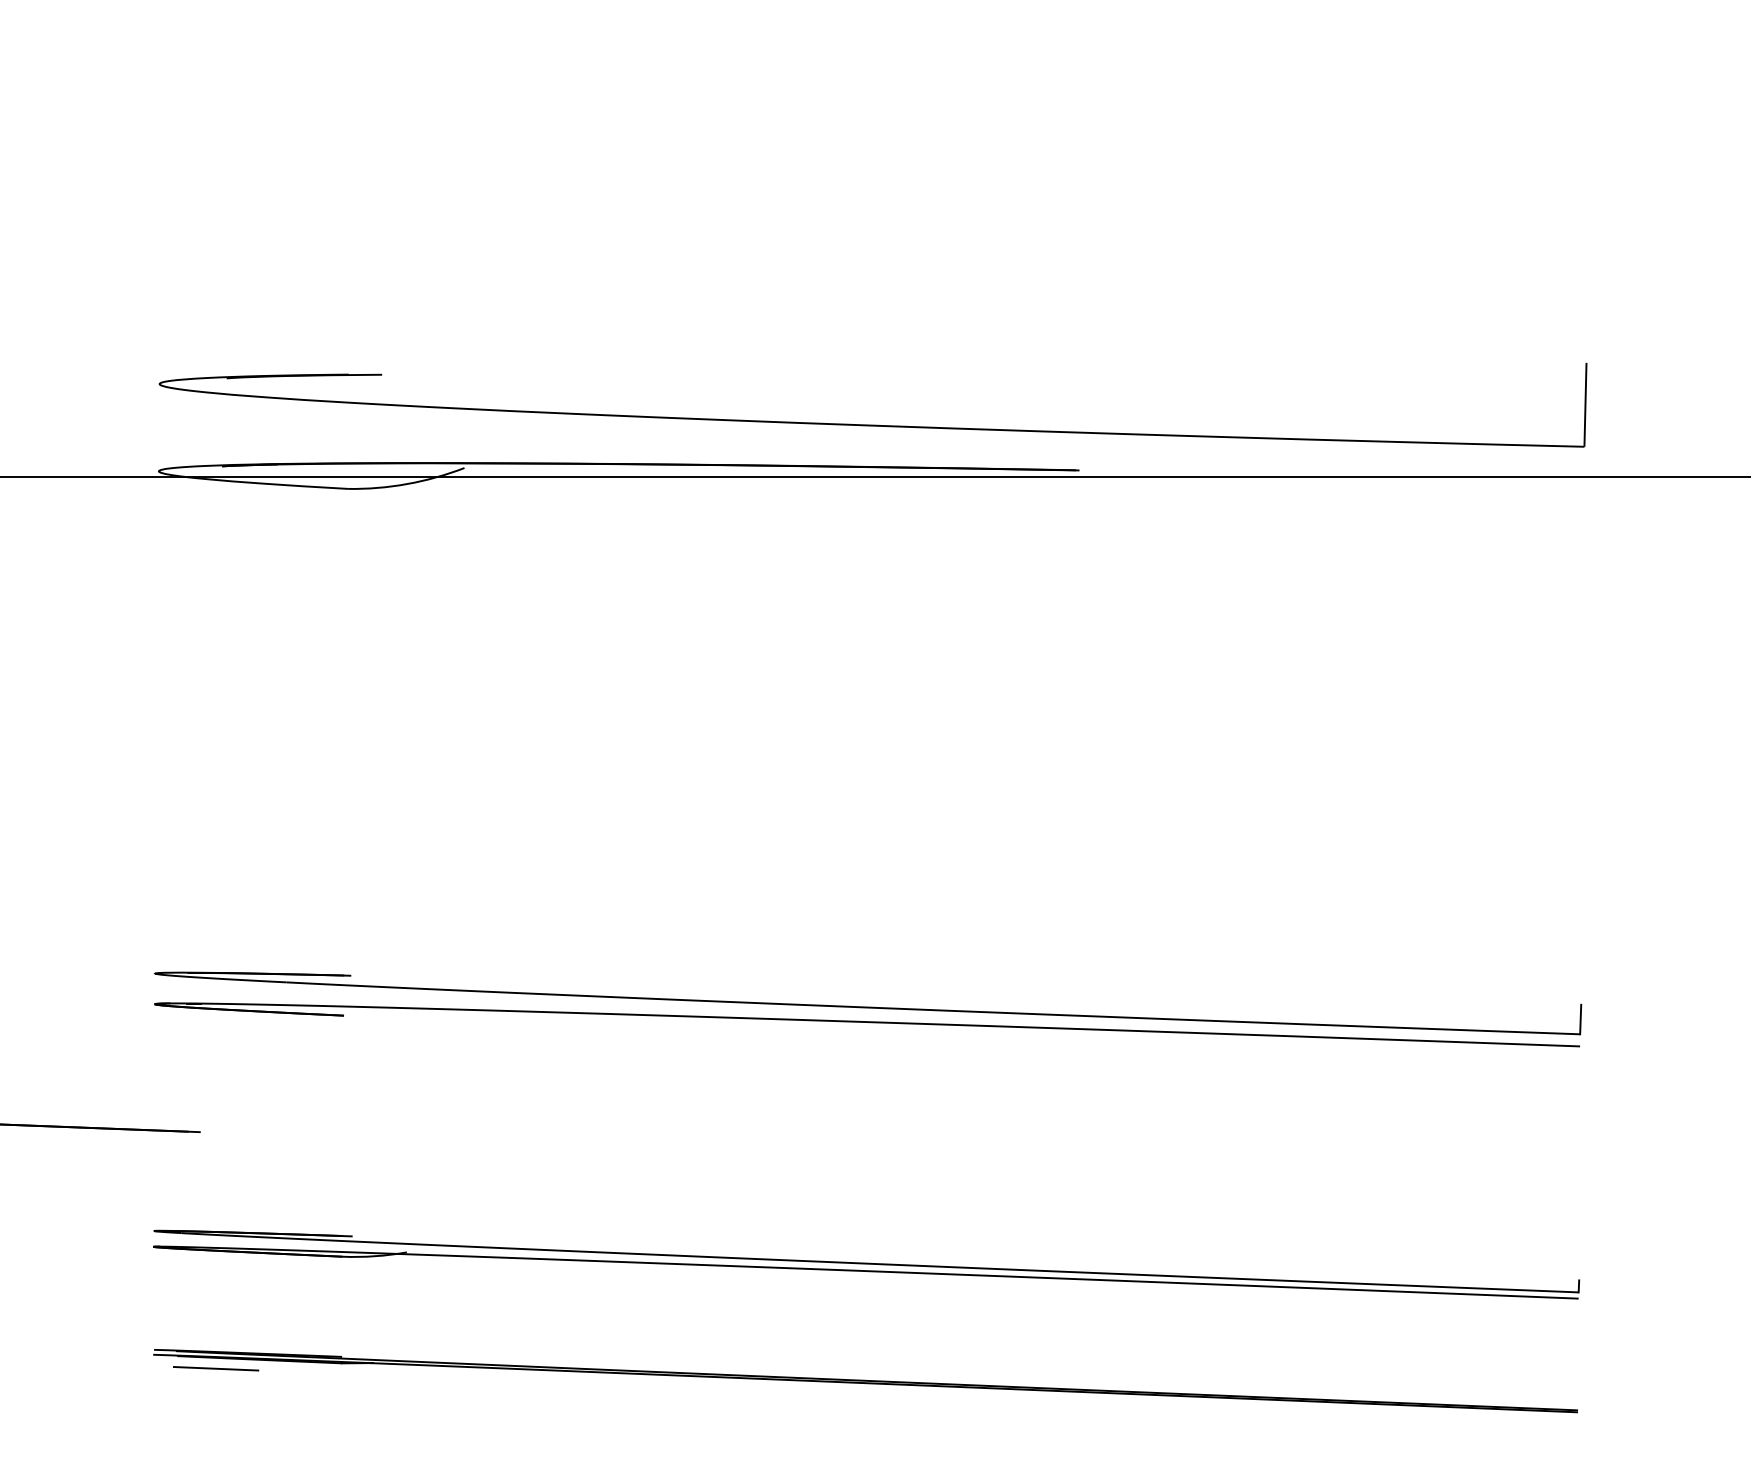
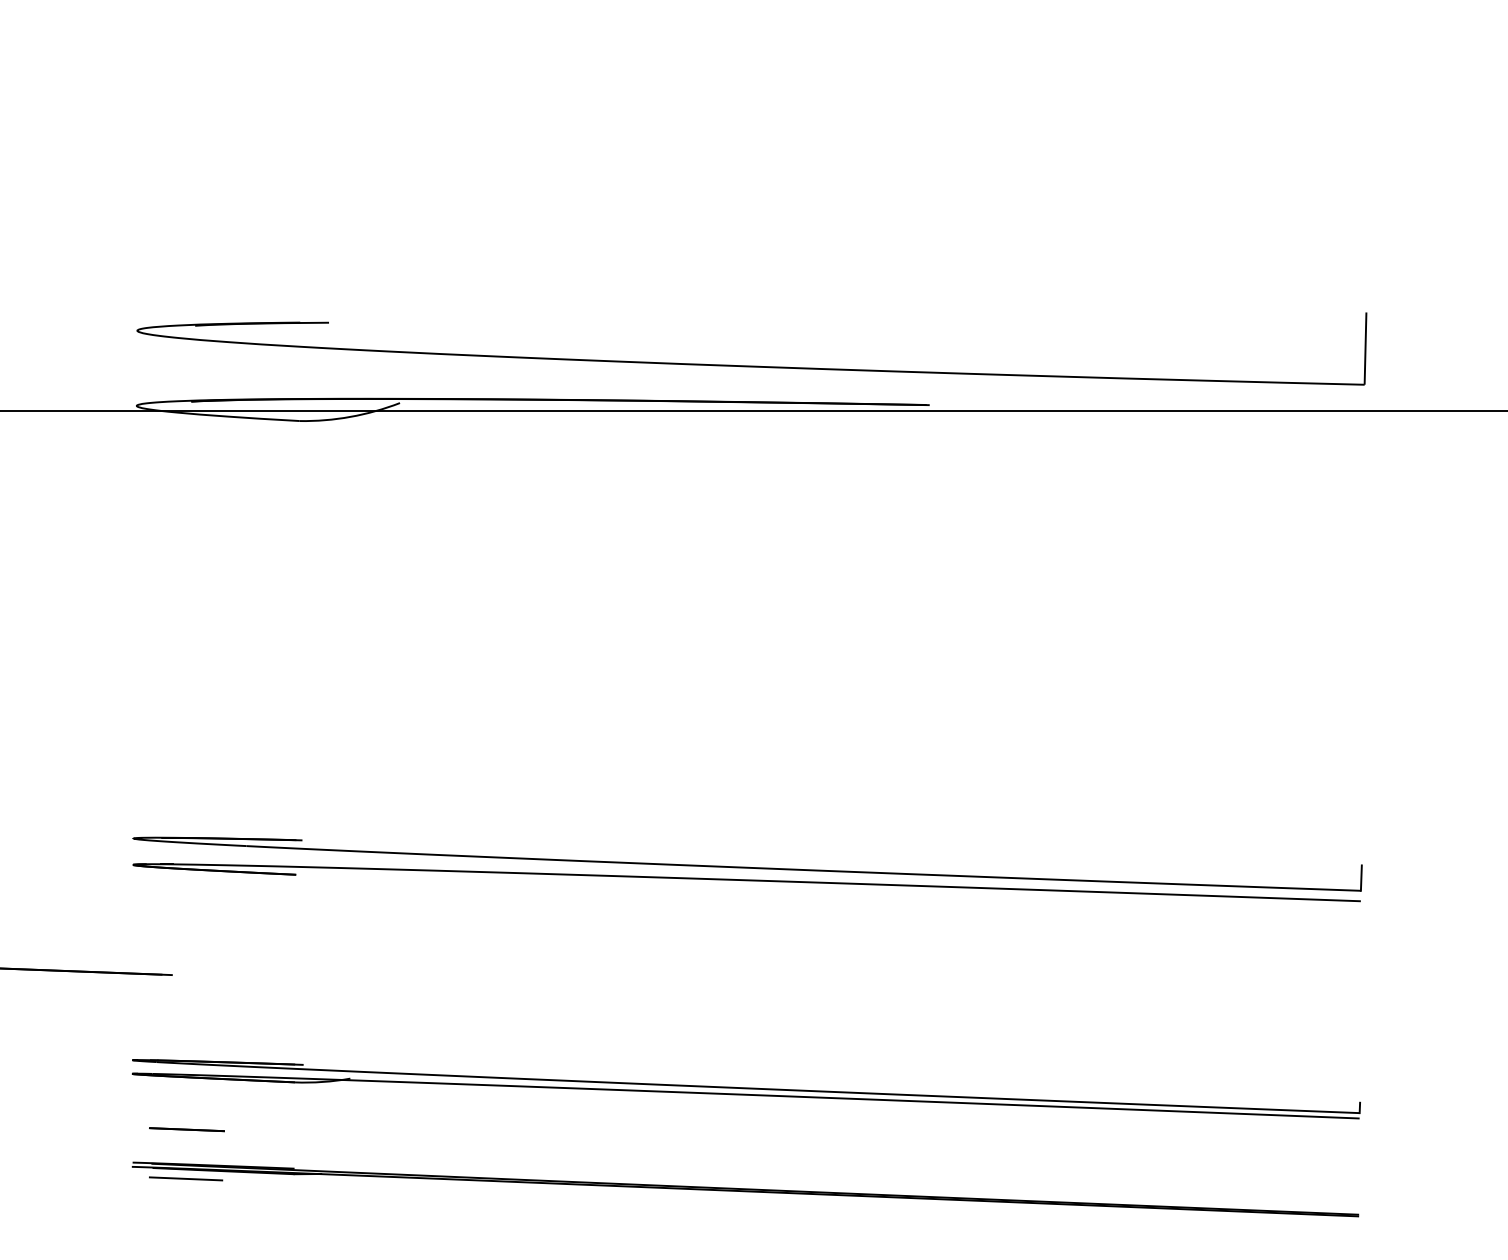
line: (216, 1311) -> (186, 1129), added

